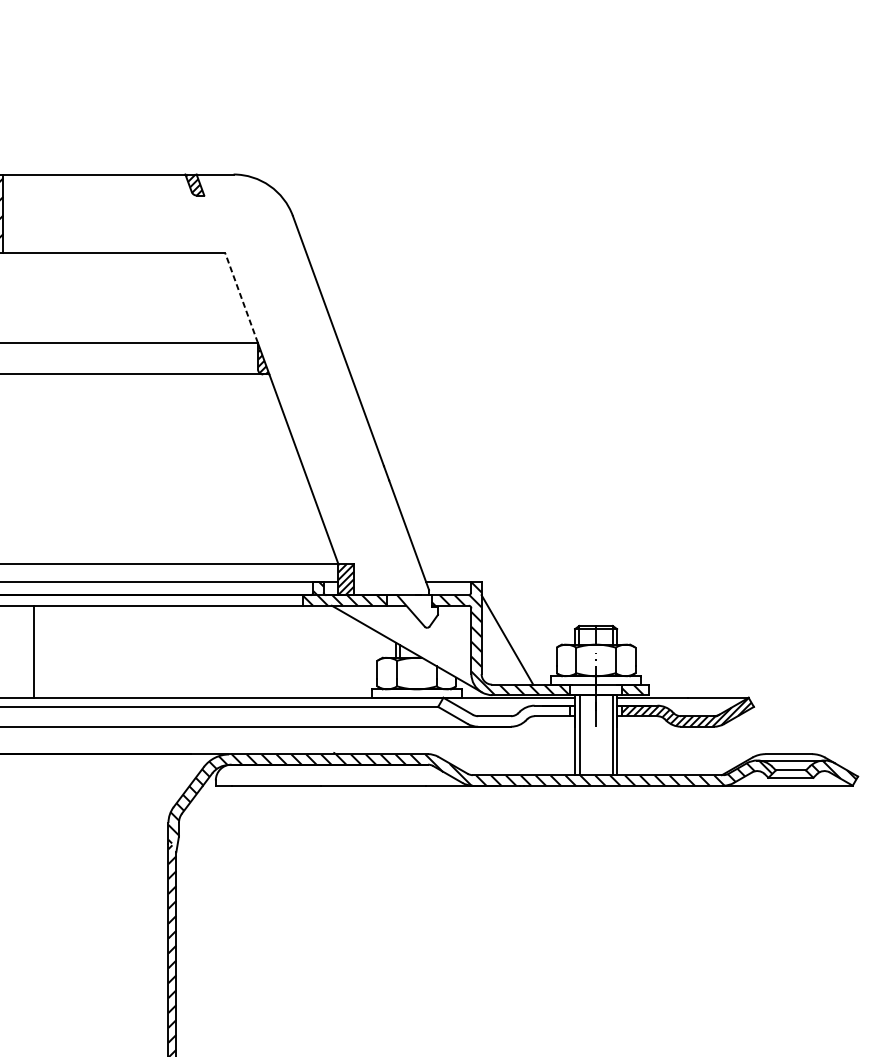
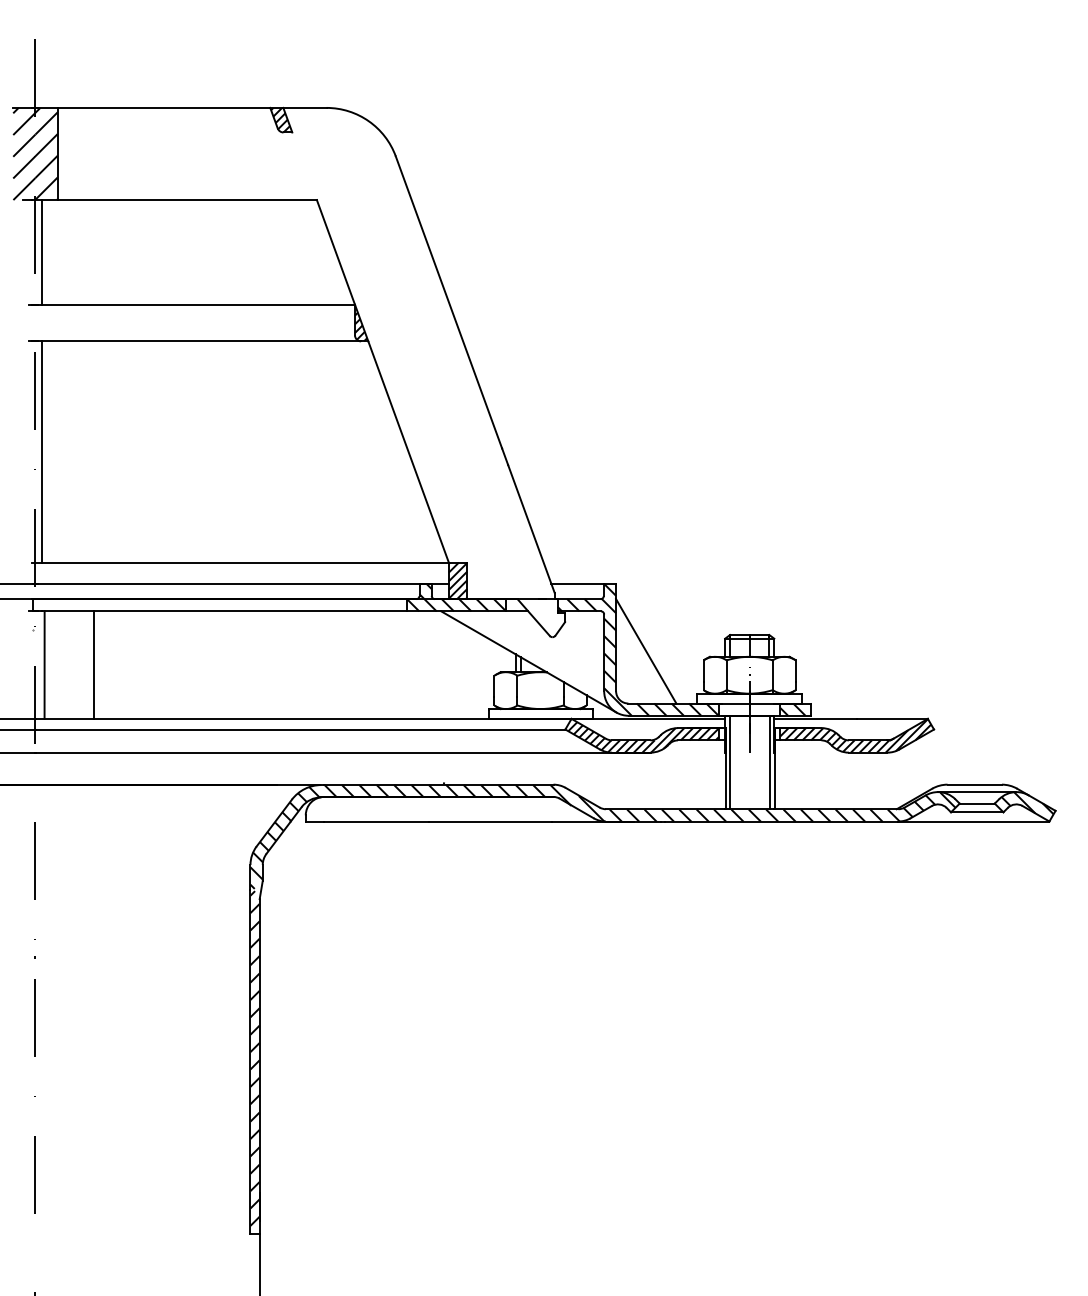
line: (241, 298) -> (335, 252), dashed -> solid
hatch: (505, 712) -> (643, 735), added

